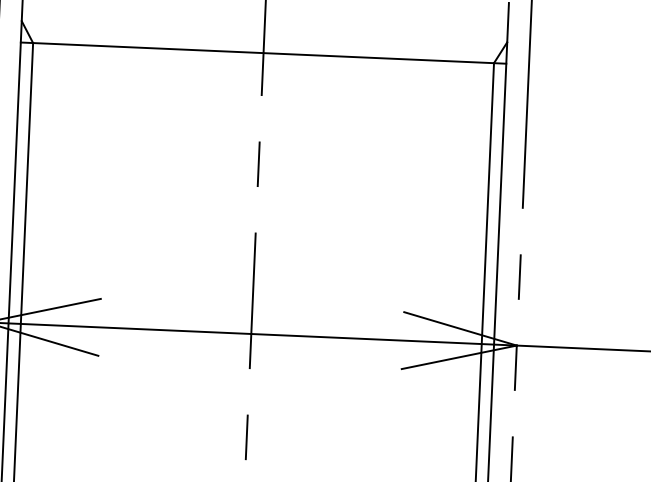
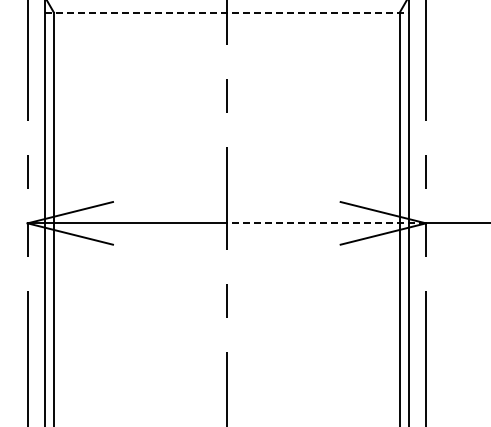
line: (264, 52) -> (227, 12), solid -> dashed
line: (384, 339) -> (326, 223), solid -> dashed

